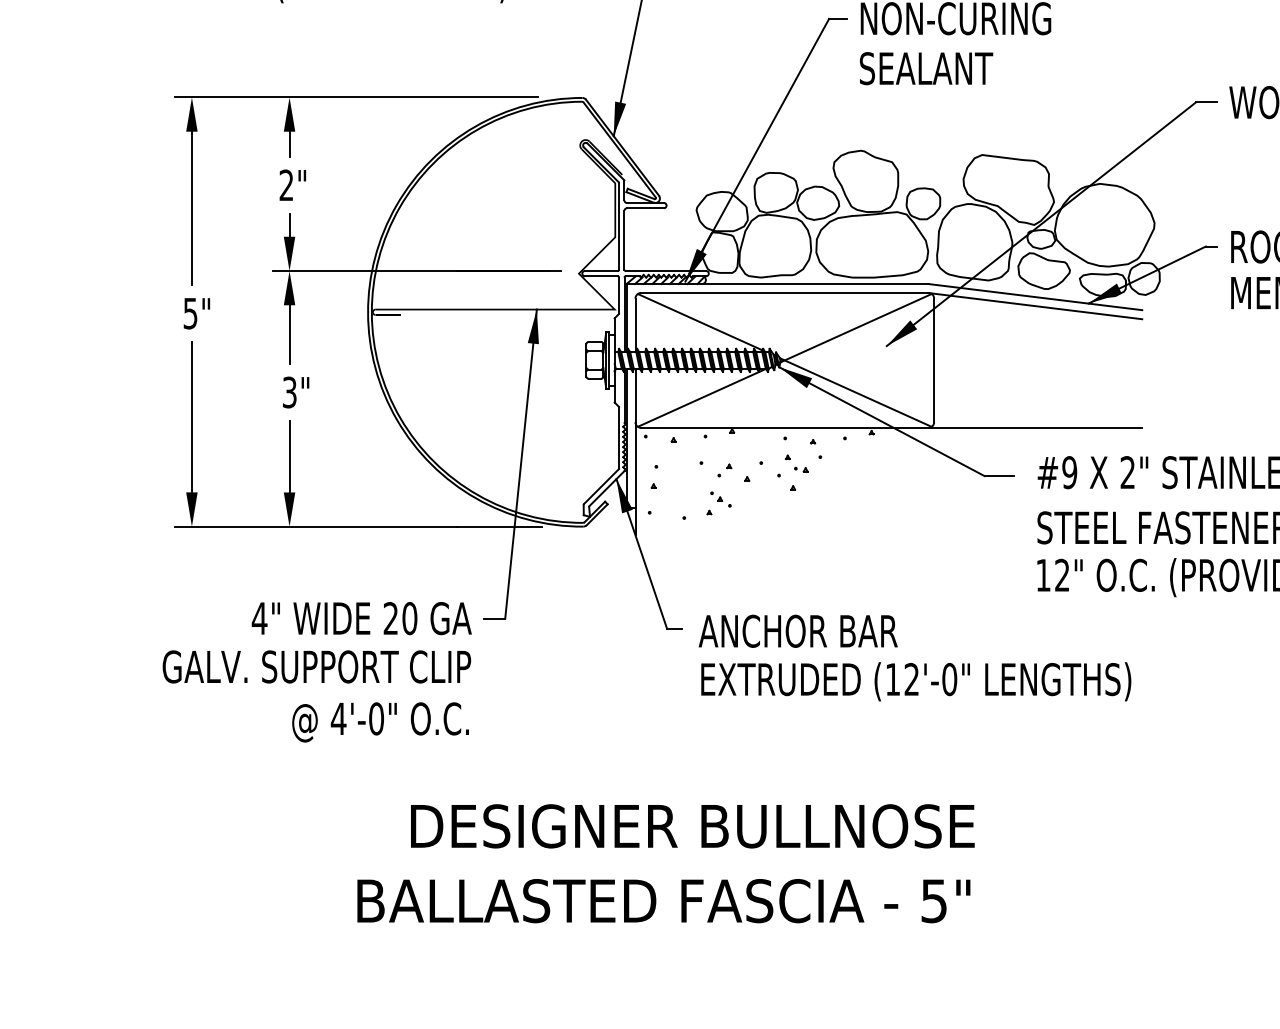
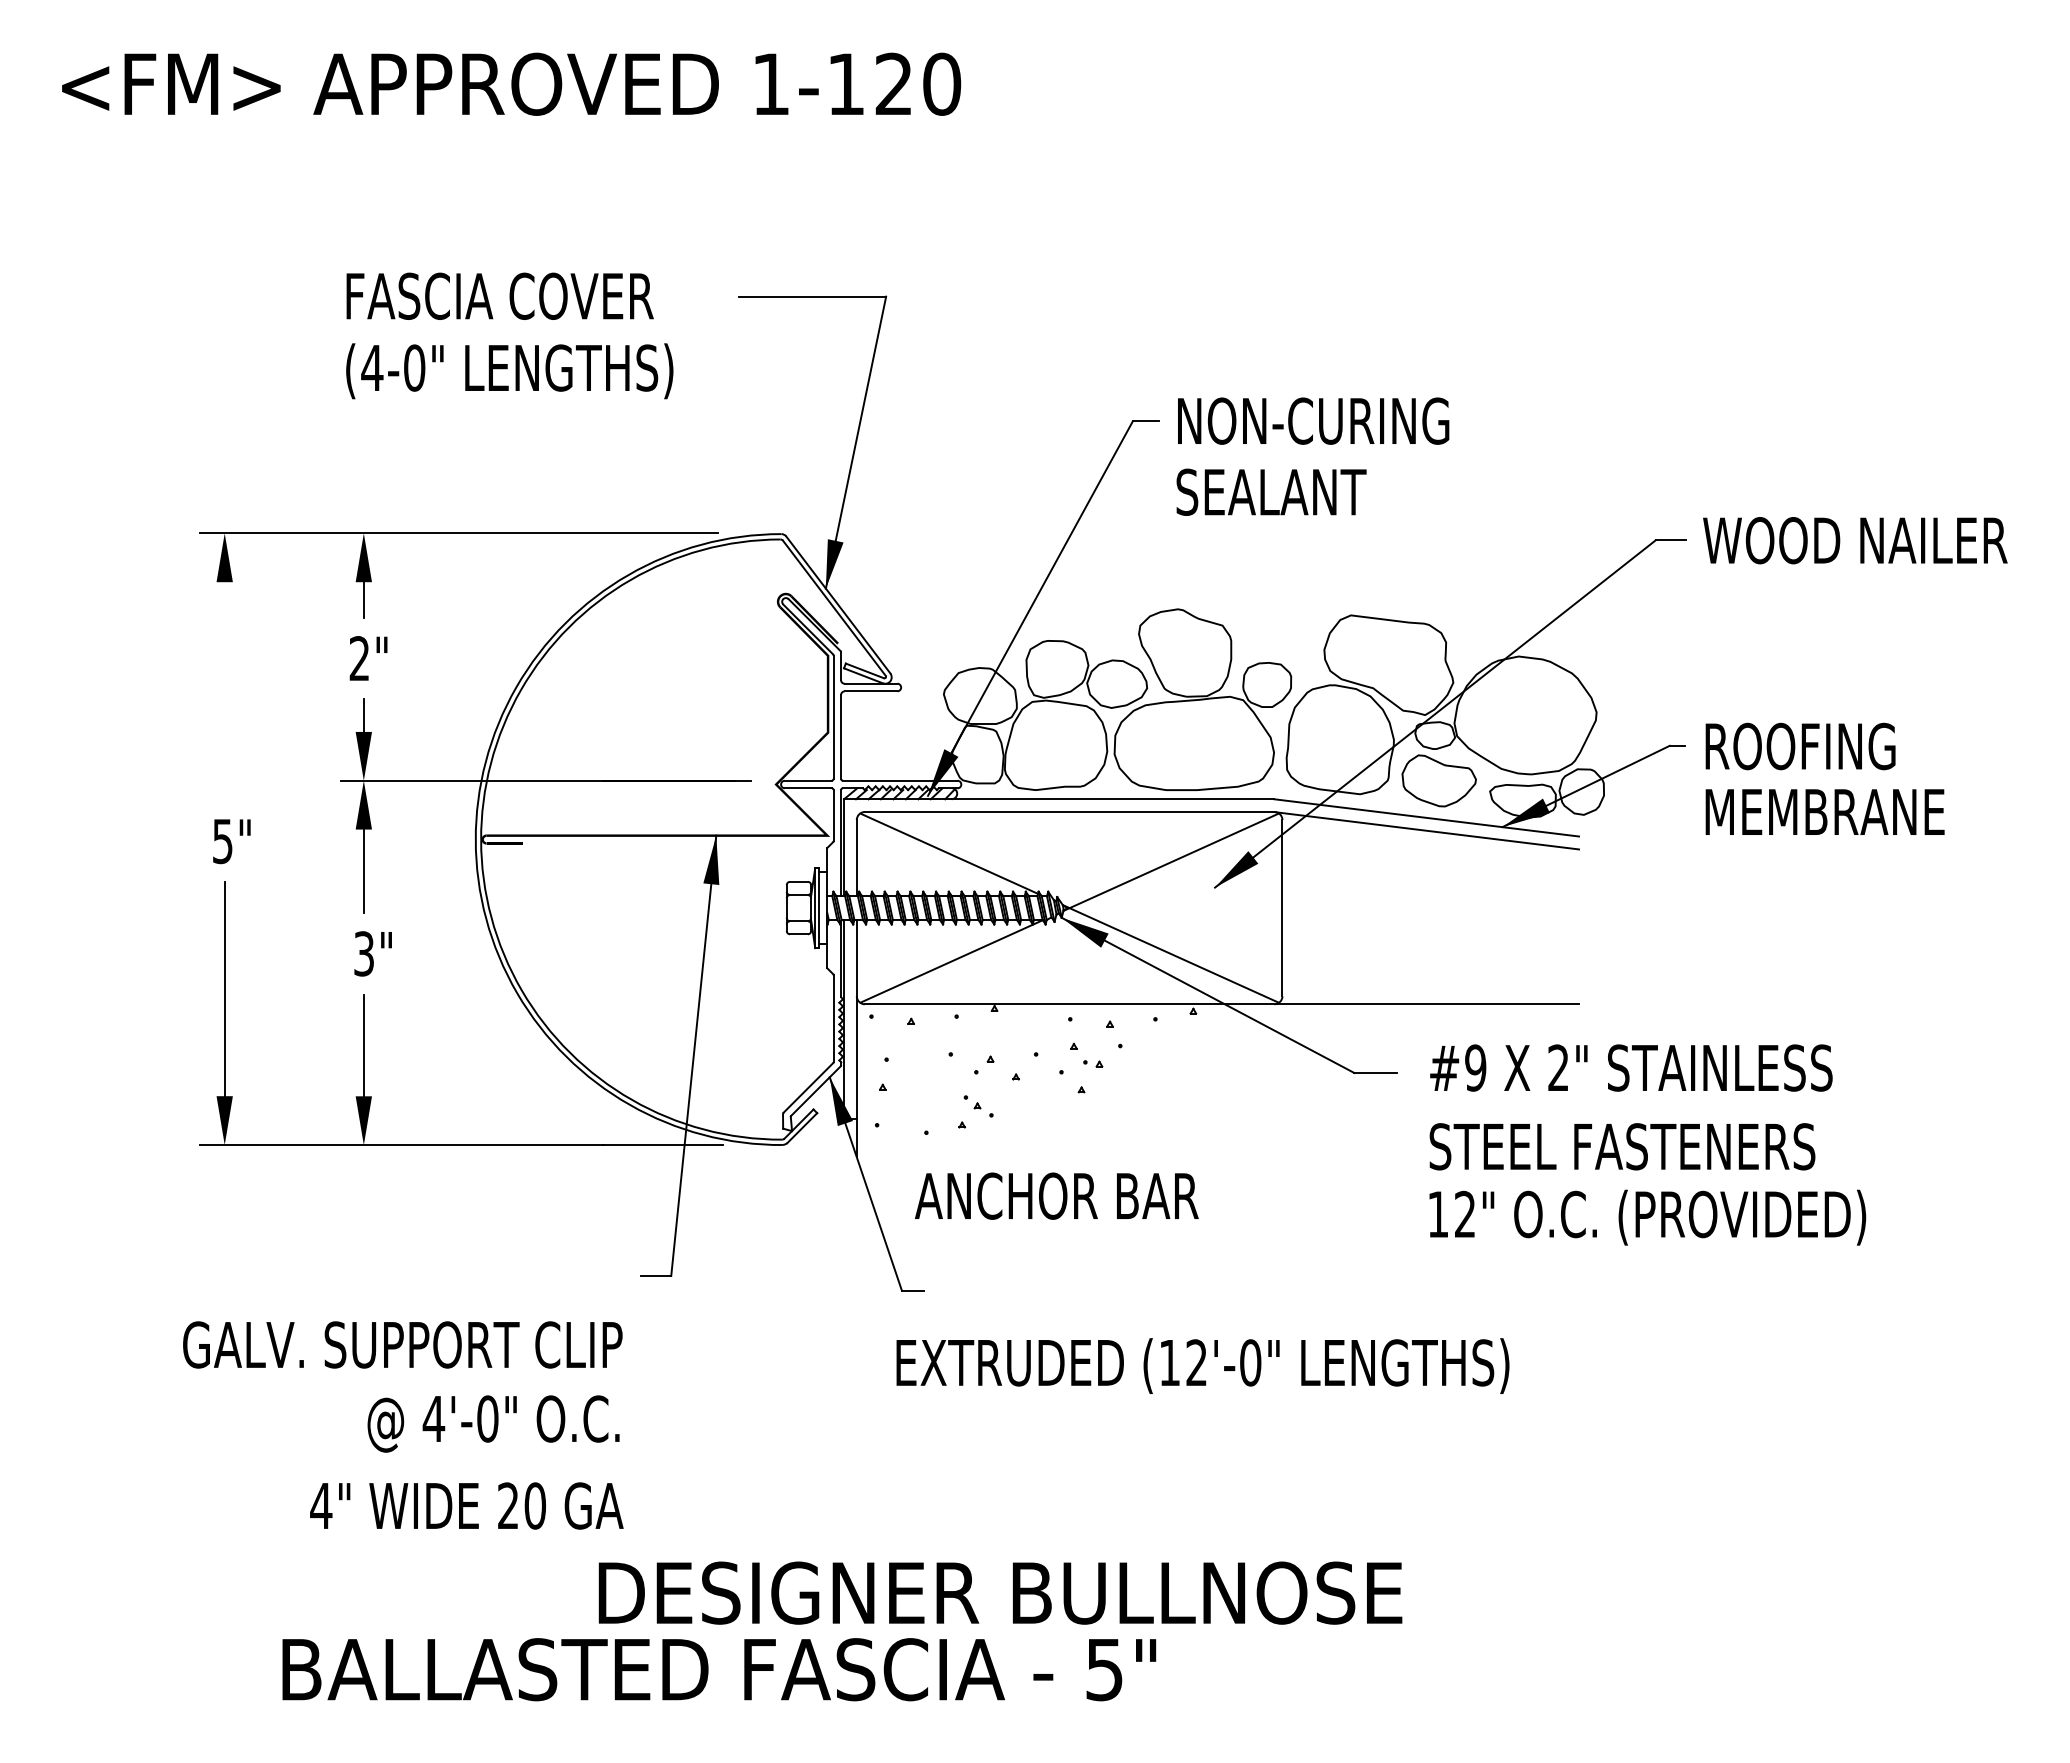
line: (191, 208) -> (224, 691), removed
text: (361, 618) -> (466, 1505), moved
text: (798, 630) -> (1056, 1195), moved
text: (915, 681) -> (1202, 1365), moved
text: (692, 825) -> (1000, 1592), moved
text: (664, 900) -> (719, 1669), moved

